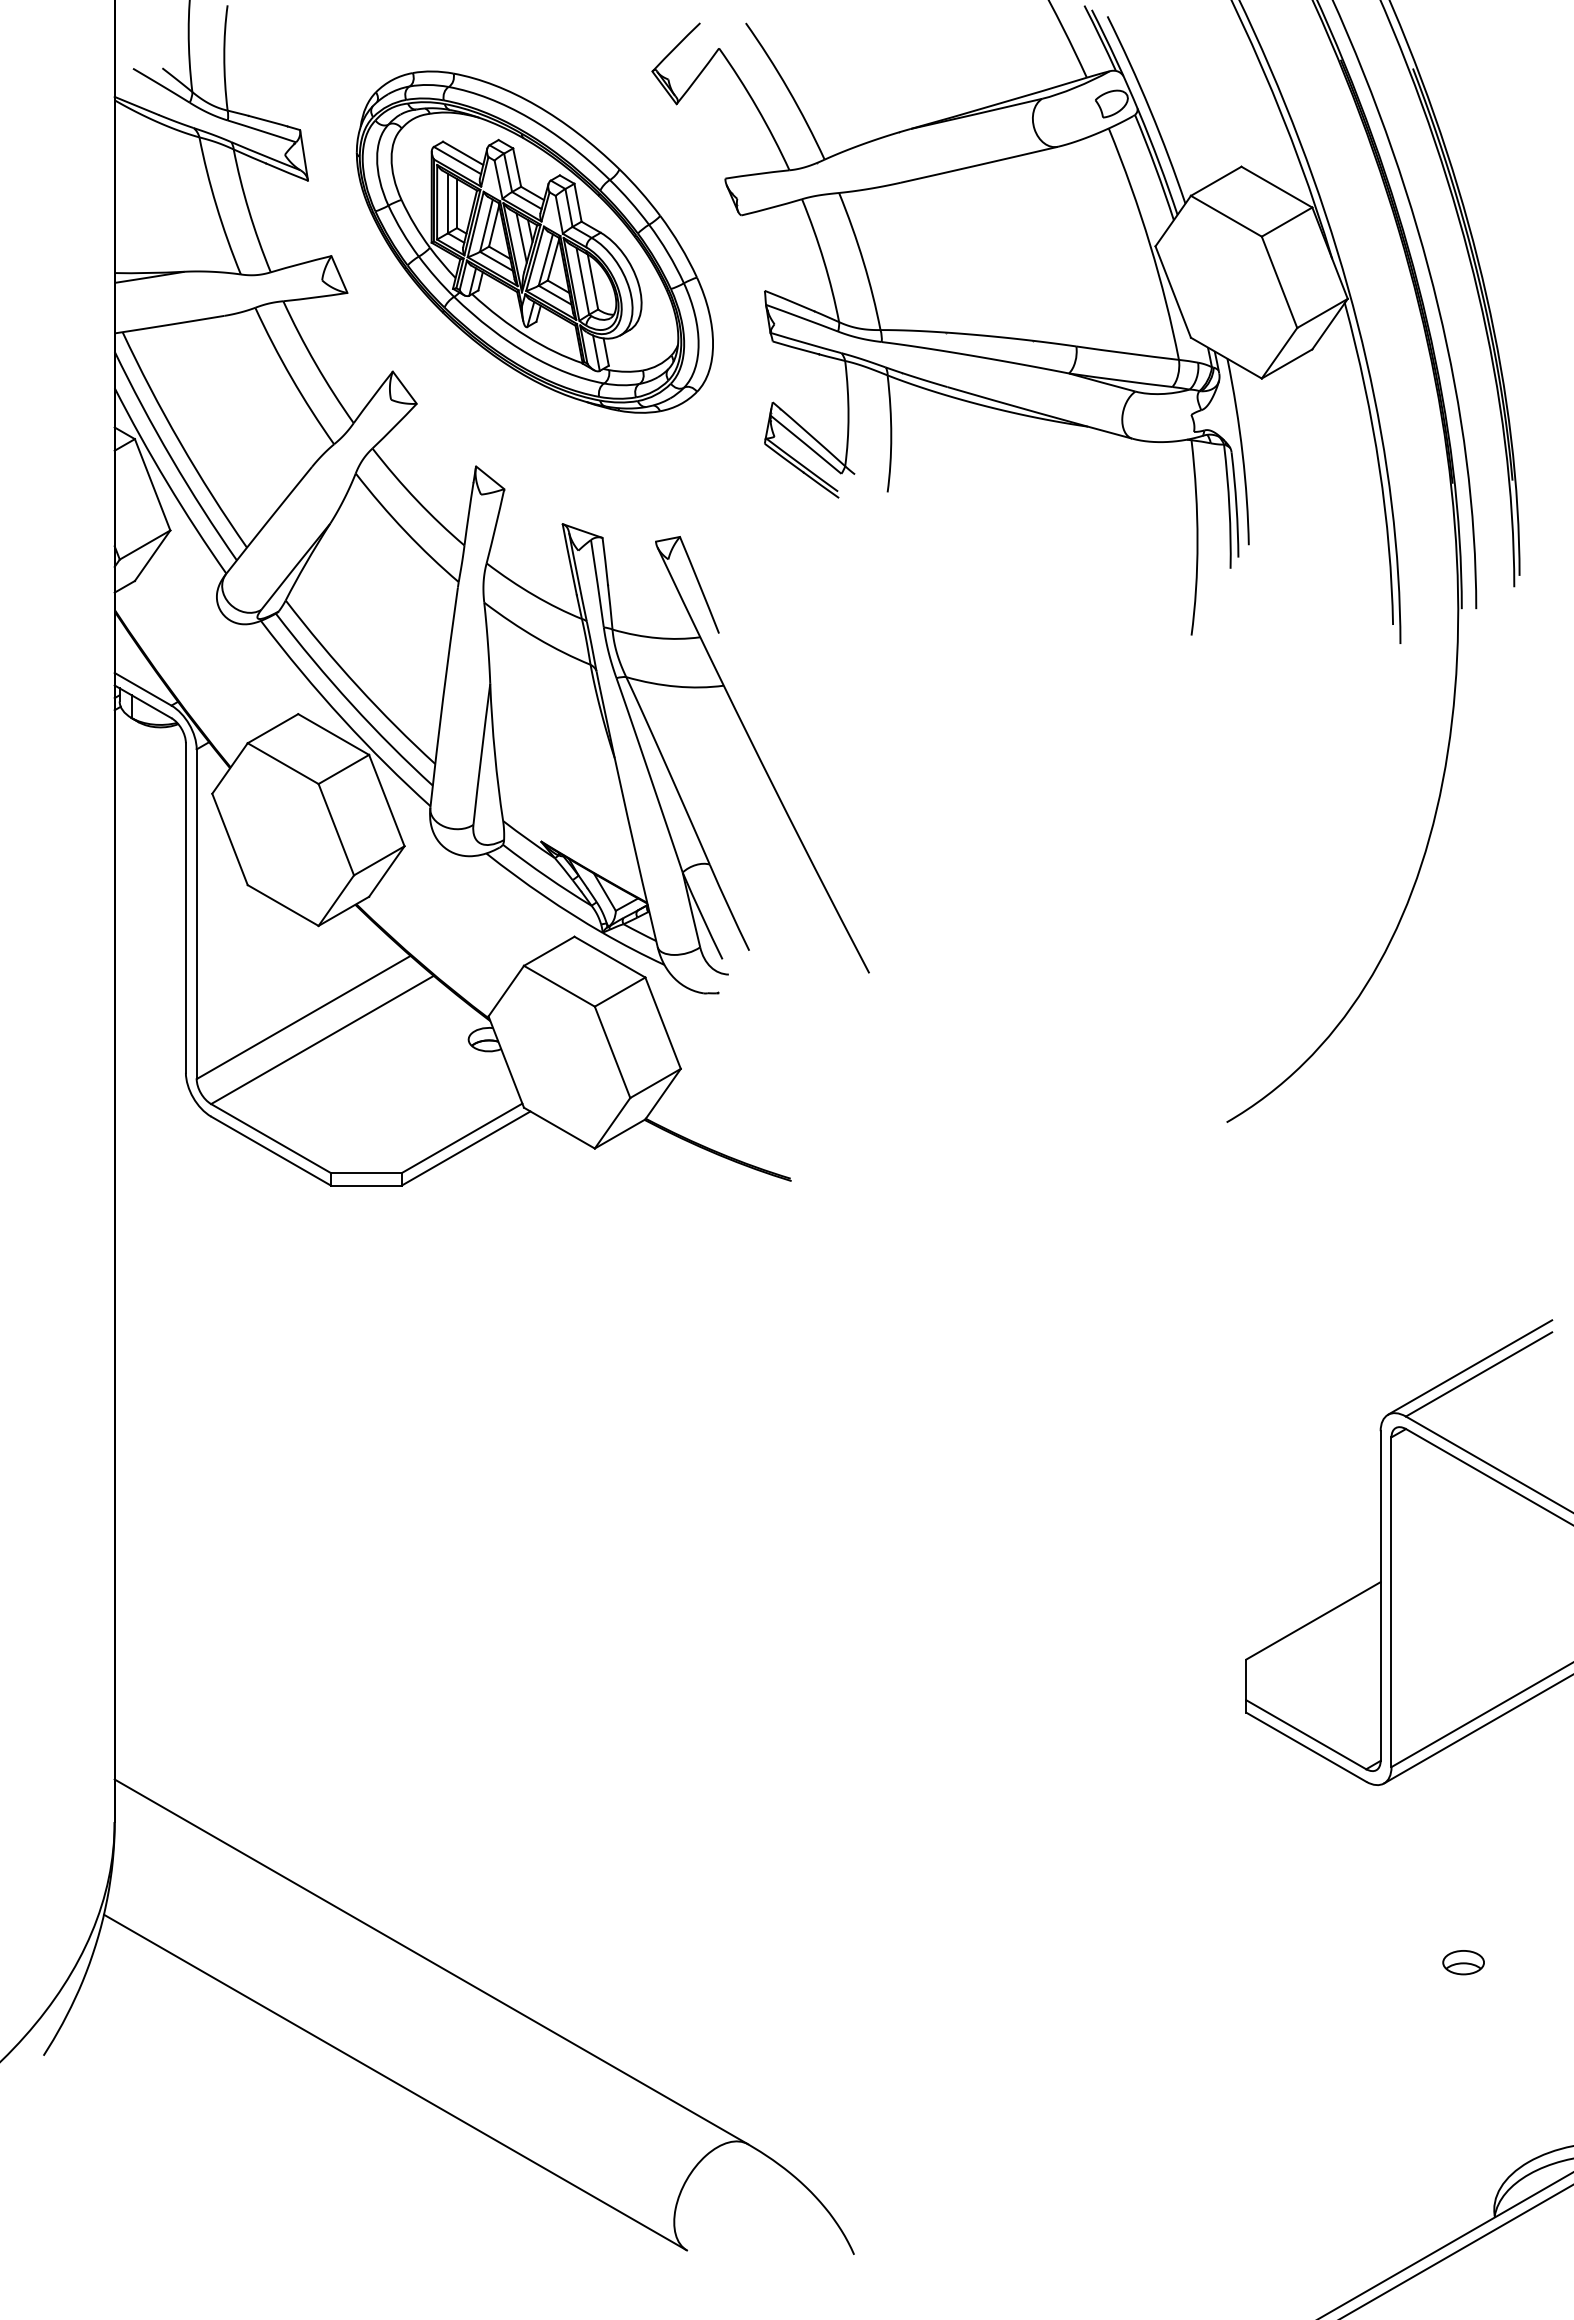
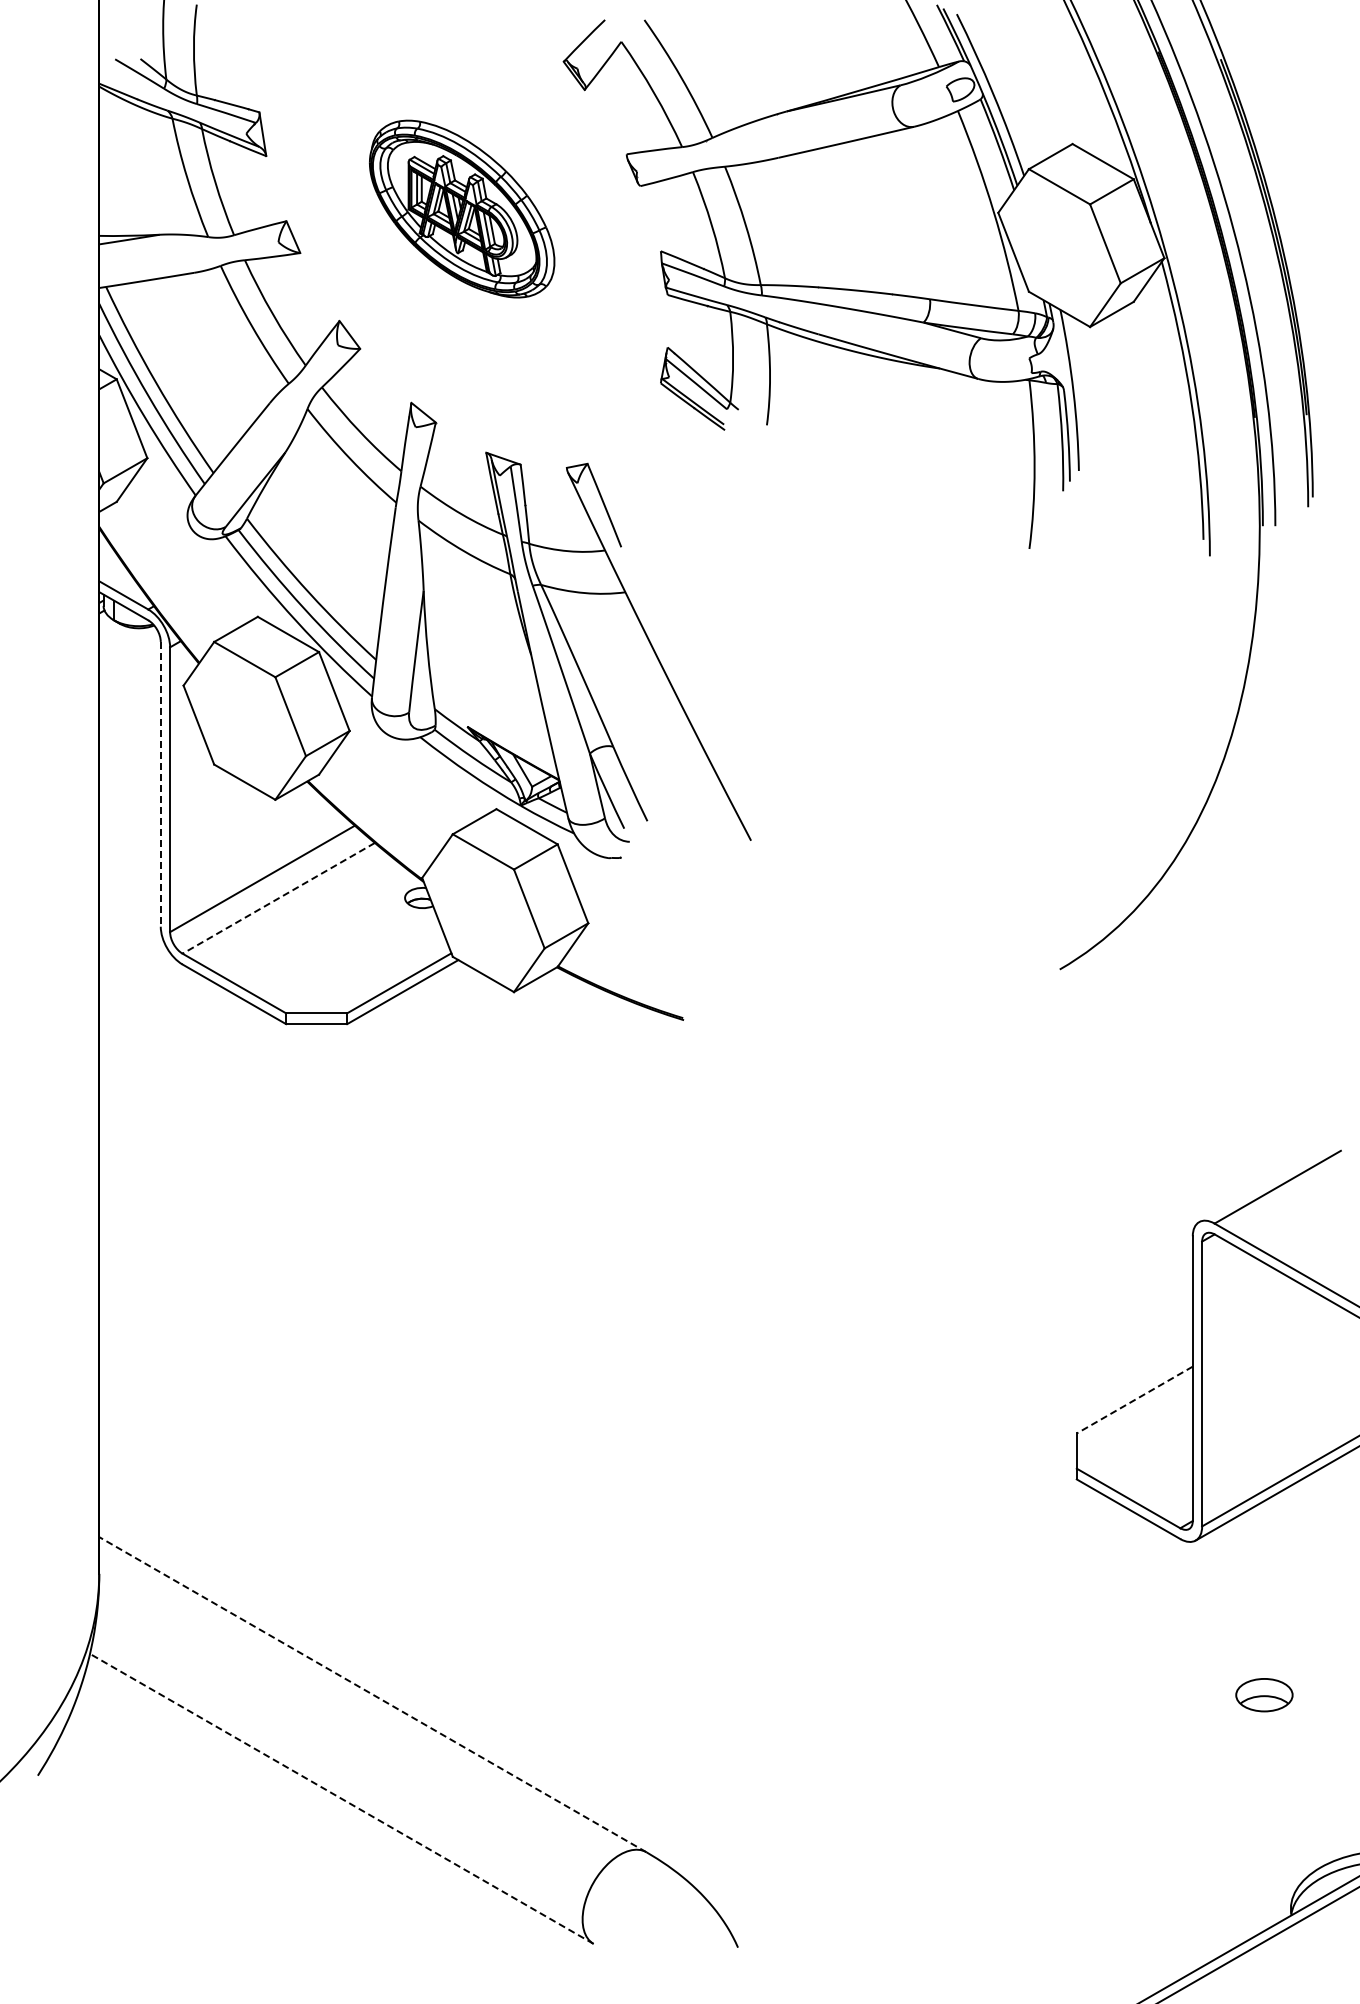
part: (534, 241) -> (461, 208), size x0.6
line: (185, 908) -> (160, 784), solid -> dashed
line: (322, 1040) -> (278, 898), solid -> dashed
line: (1469, 1367) -> (1269, 1181), removed
line: (1313, 1621) -> (1134, 1400), solid -> dashed
line: (431, 1961) -> (372, 1694), solid -> dashed
part: (1463, 1962) -> (1264, 1695), size x1.6
line: (395, 2082) -> (341, 1798), solid -> dashed

